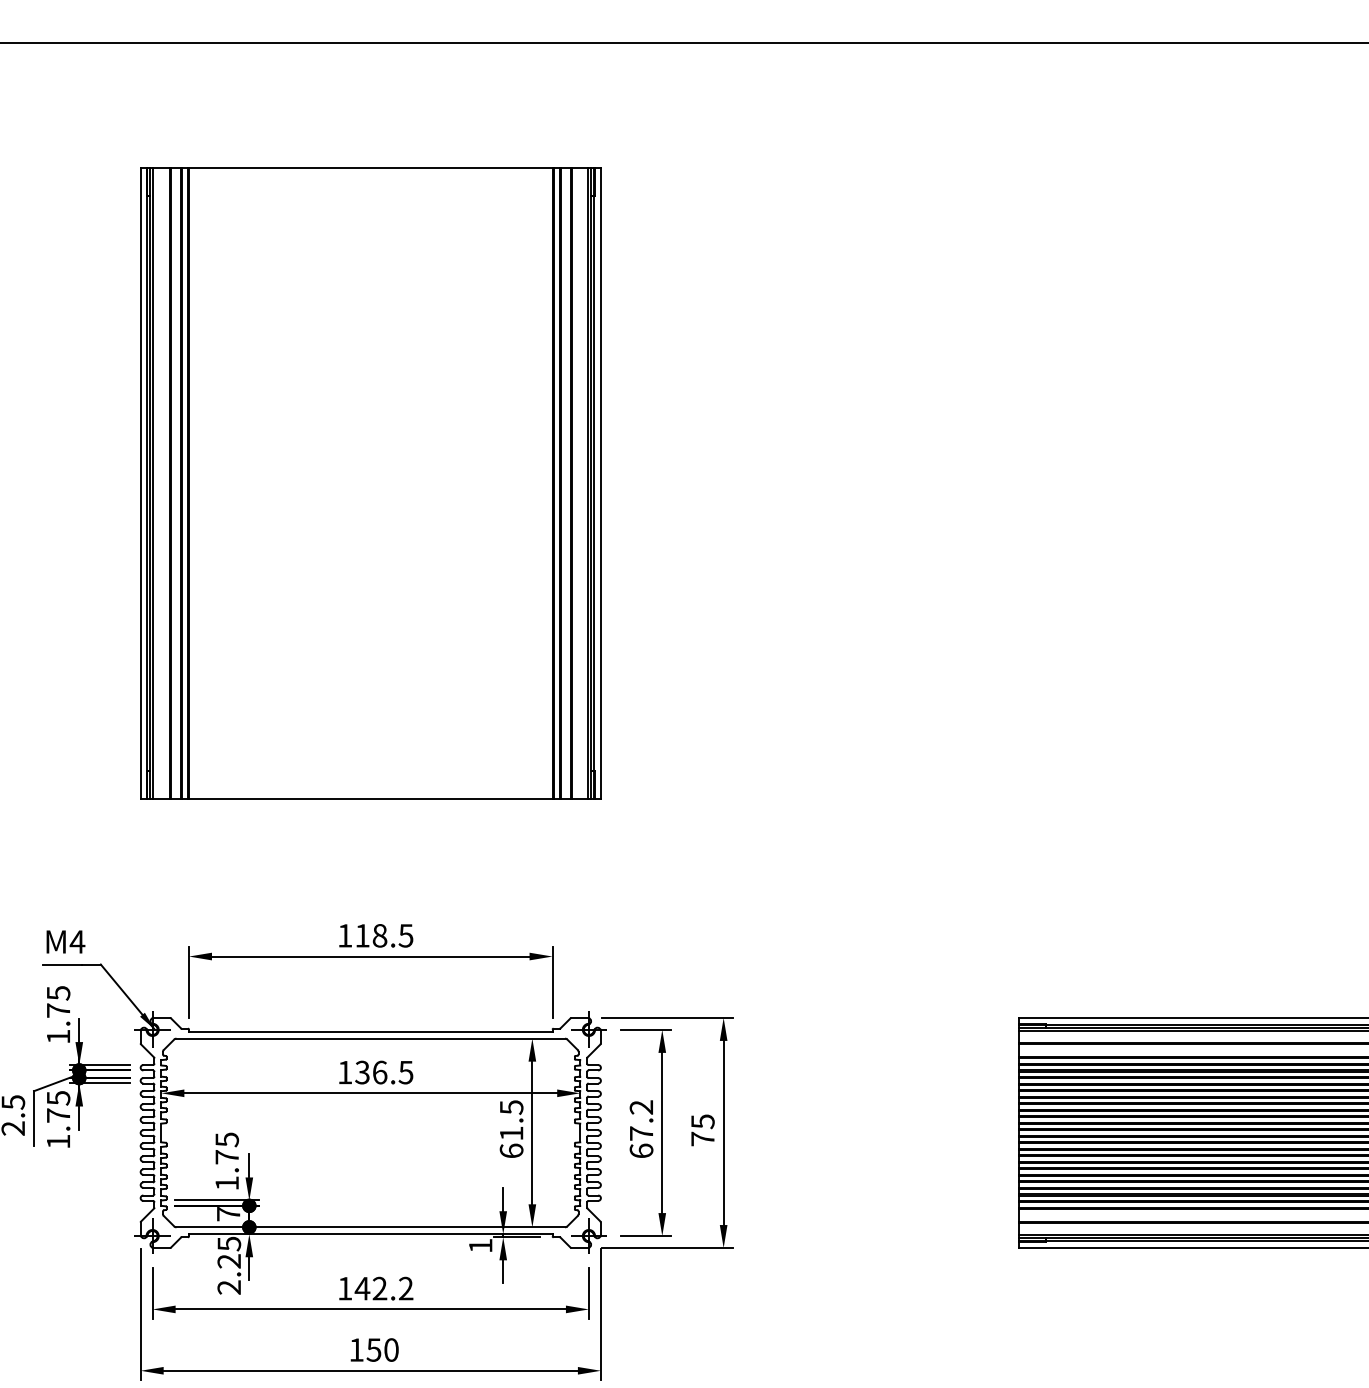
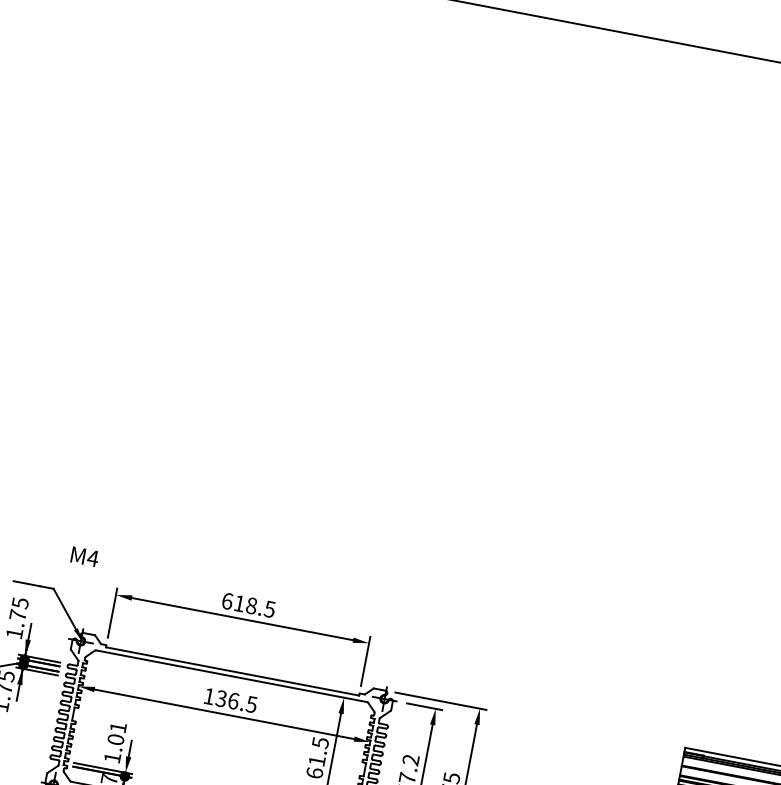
part: (370, 483) -> (305, 289), removed
text: (345, 935) -> (227, 601), 118.5 -> 618.5
text: (65, 941) -> (84, 556), moved
text: (227, 1148) -> (117, 733), 1.75 -> 1.01

